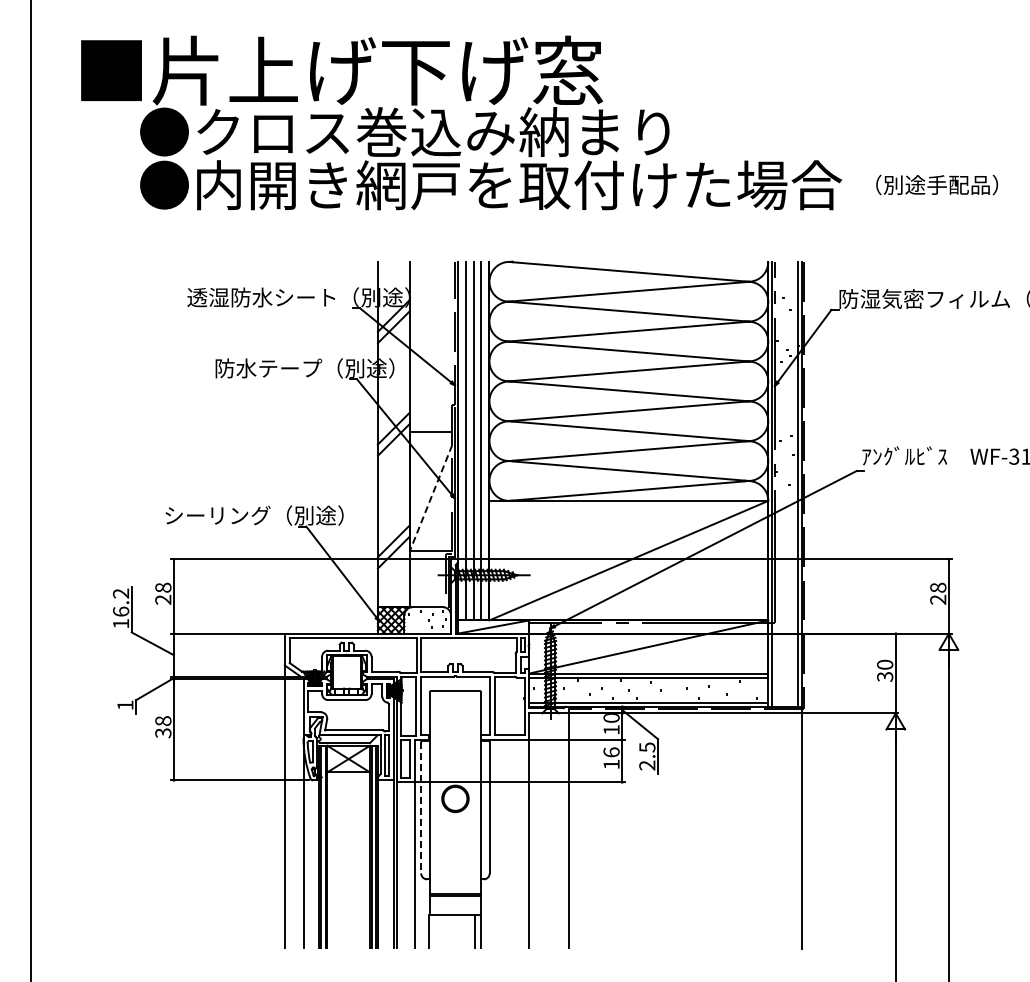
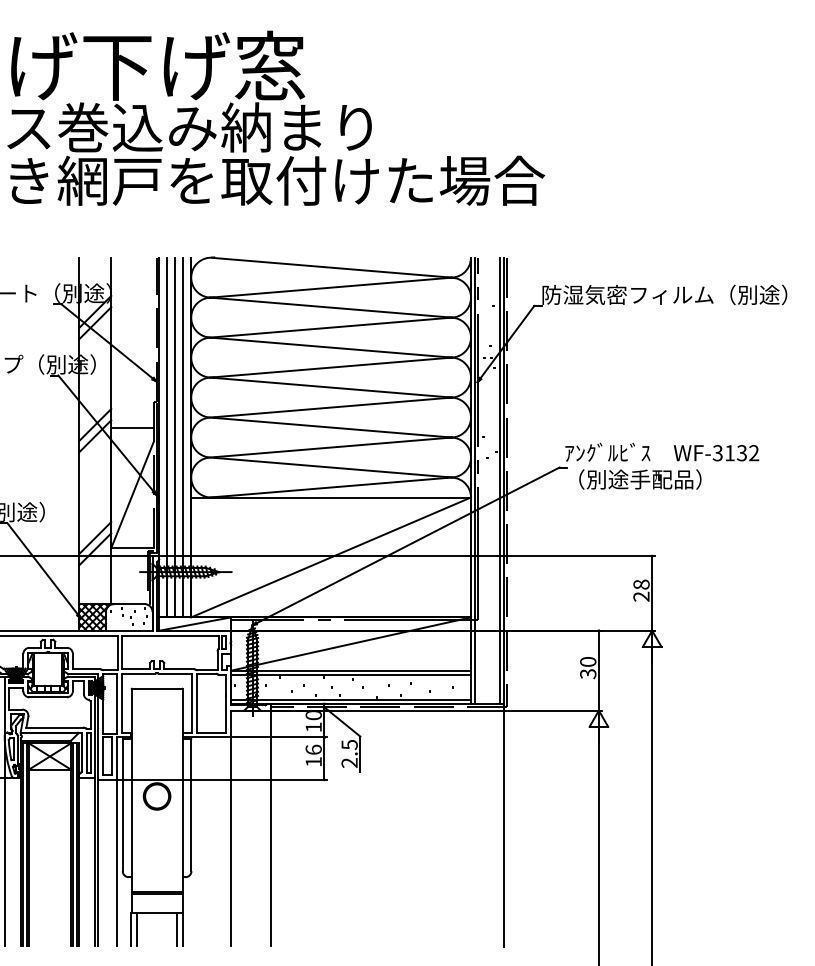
text: (936, 184) -> (639, 479), moved
line: (430, 498) -> (132, 495), dashed -> solid
line: (421, 807) -> (123, 805), dashed -> solid
line: (435, 931) -> (137, 929), added

